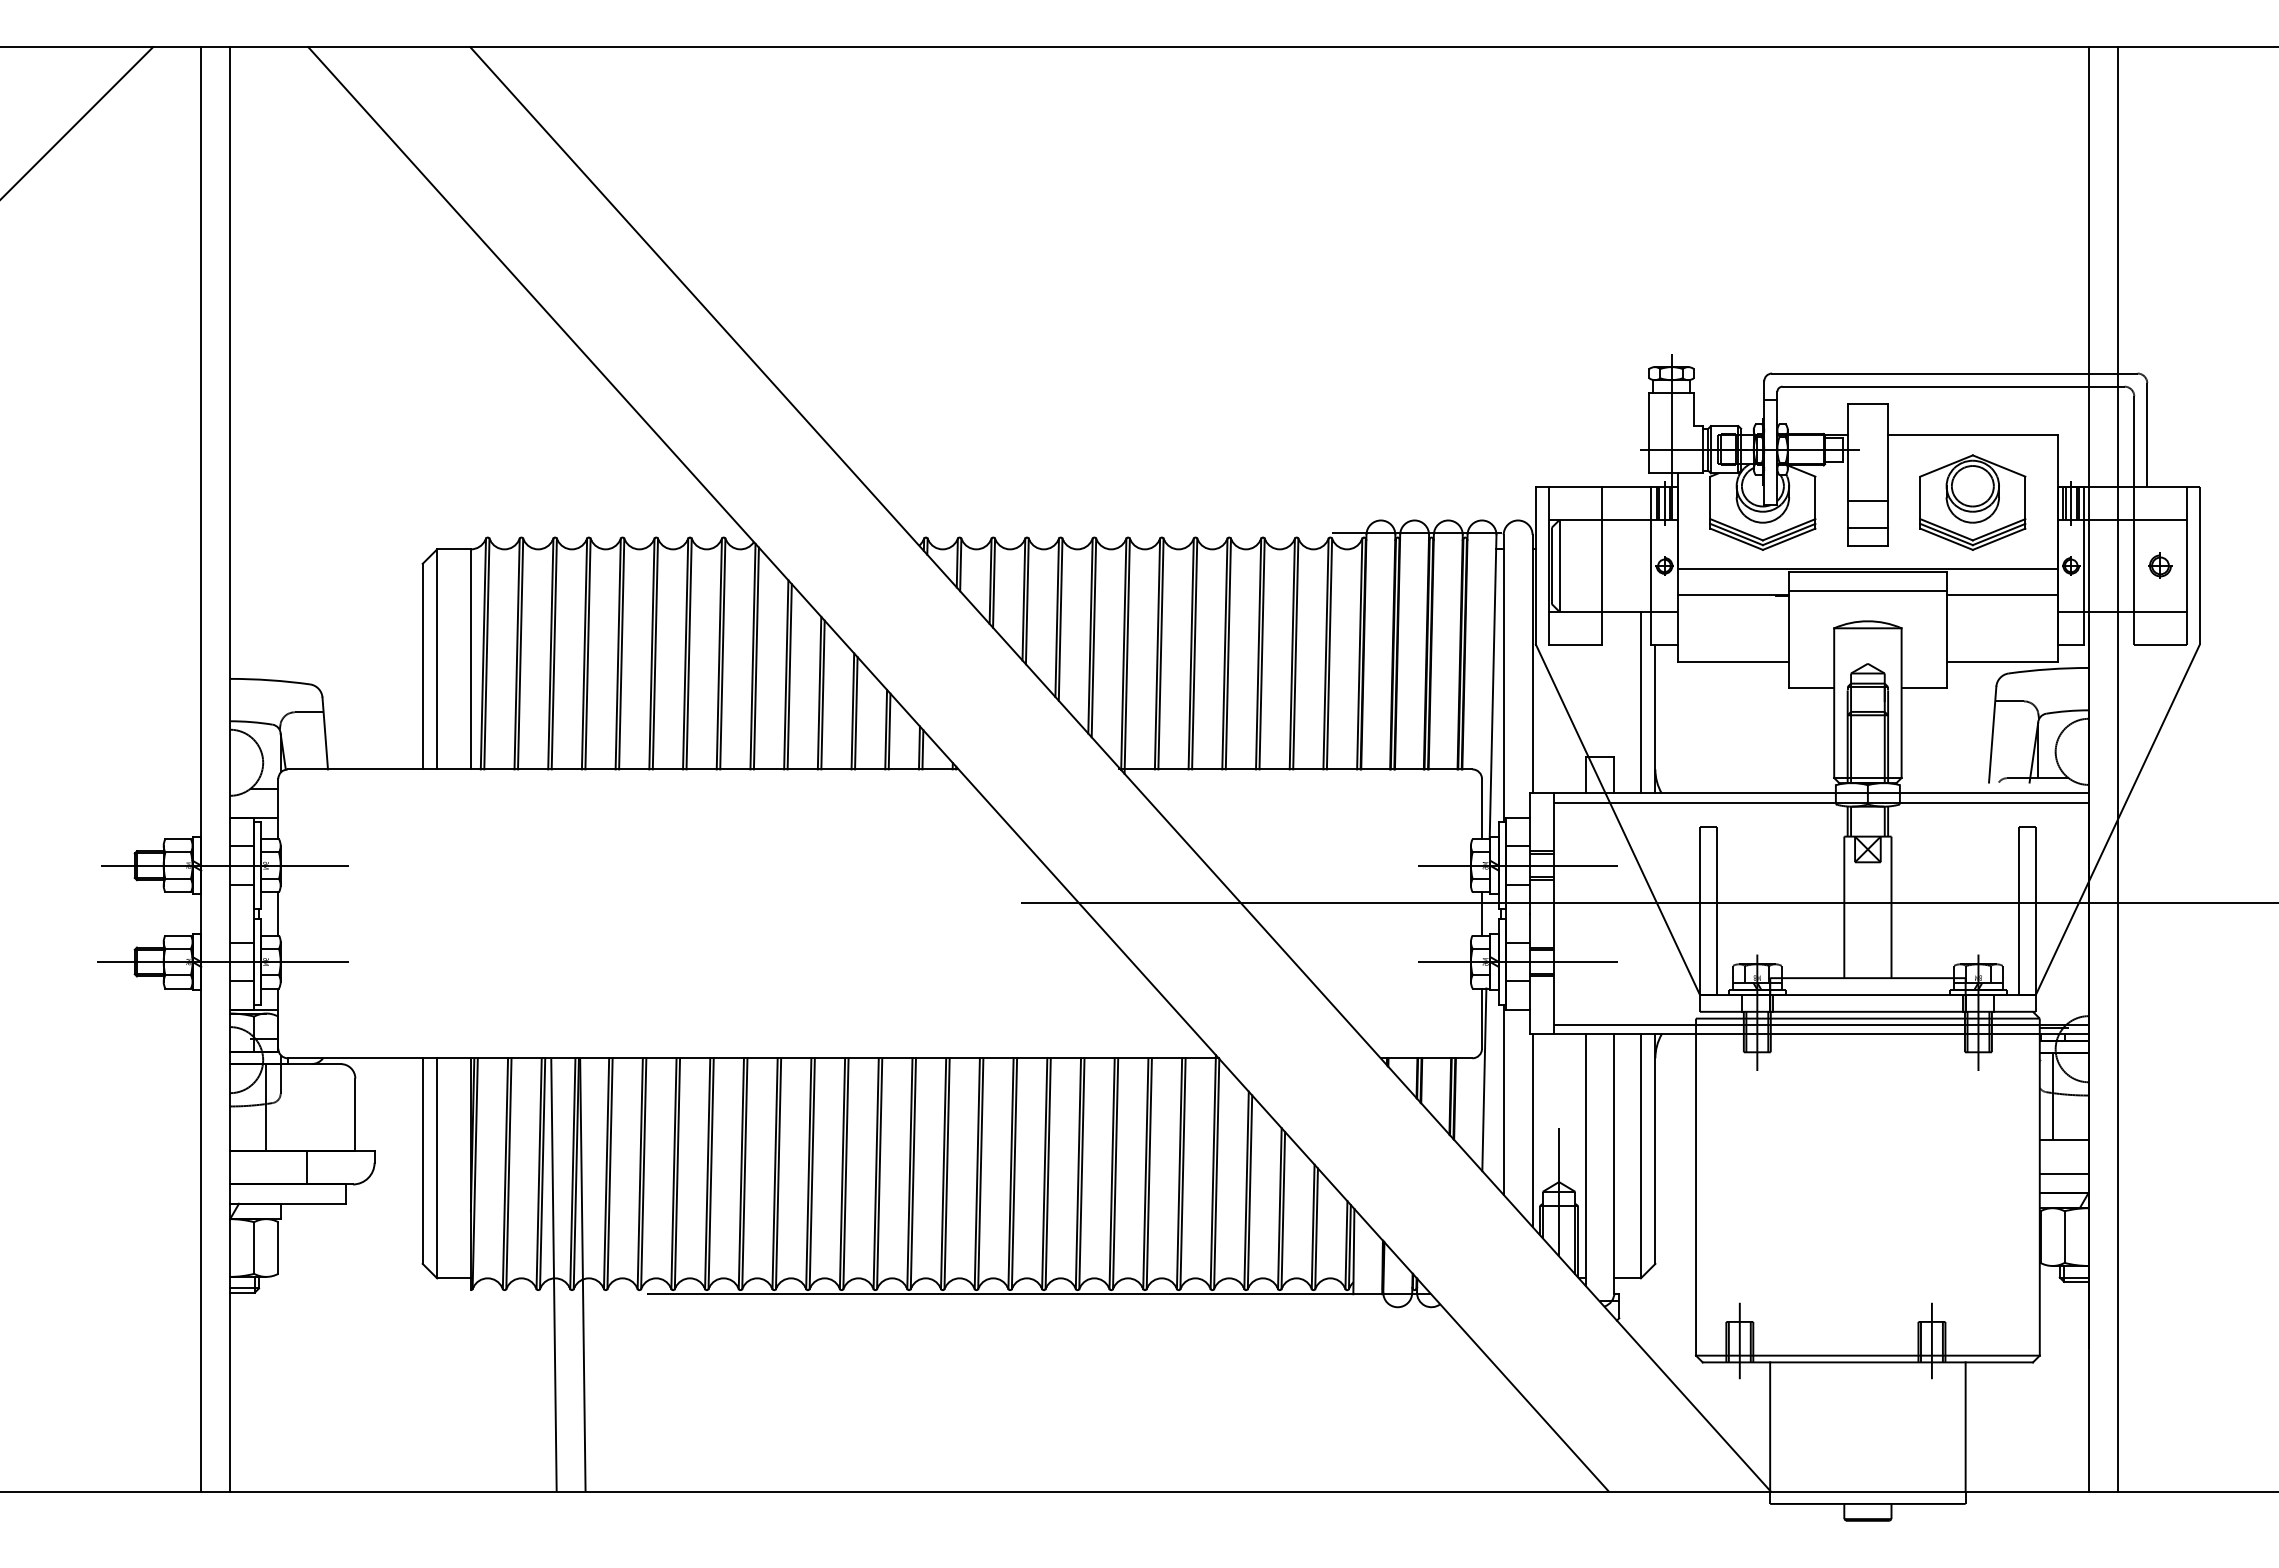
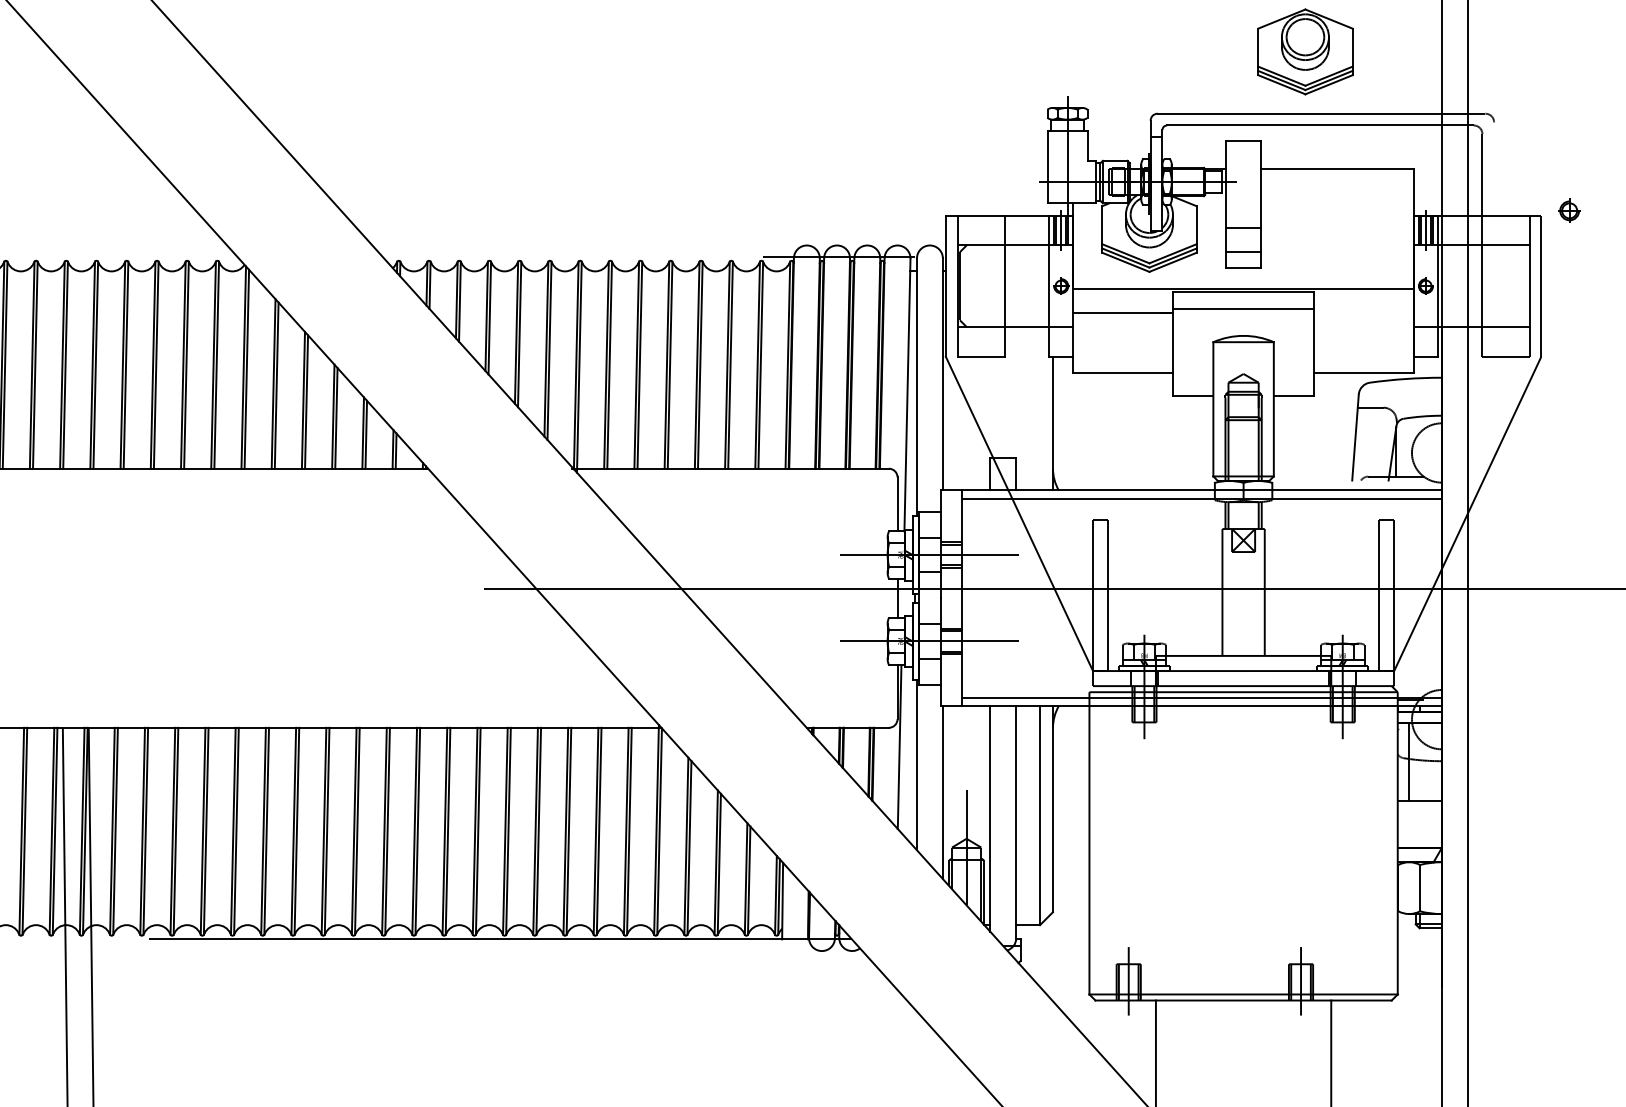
line: (2147, 435) -> (1494, 169), removed
part: (1972, 502) -> (1305, 51), moved
line: (1559, 565) -> (967, 285), removed
part: (2160, 565) -> (1569, 210), moved
line: (2002, 595) -> (1364, 312), removed
line: (1640, 702) -> (1039, 408), removed
line: (2063, 1173) -> (1419, 831), removed

